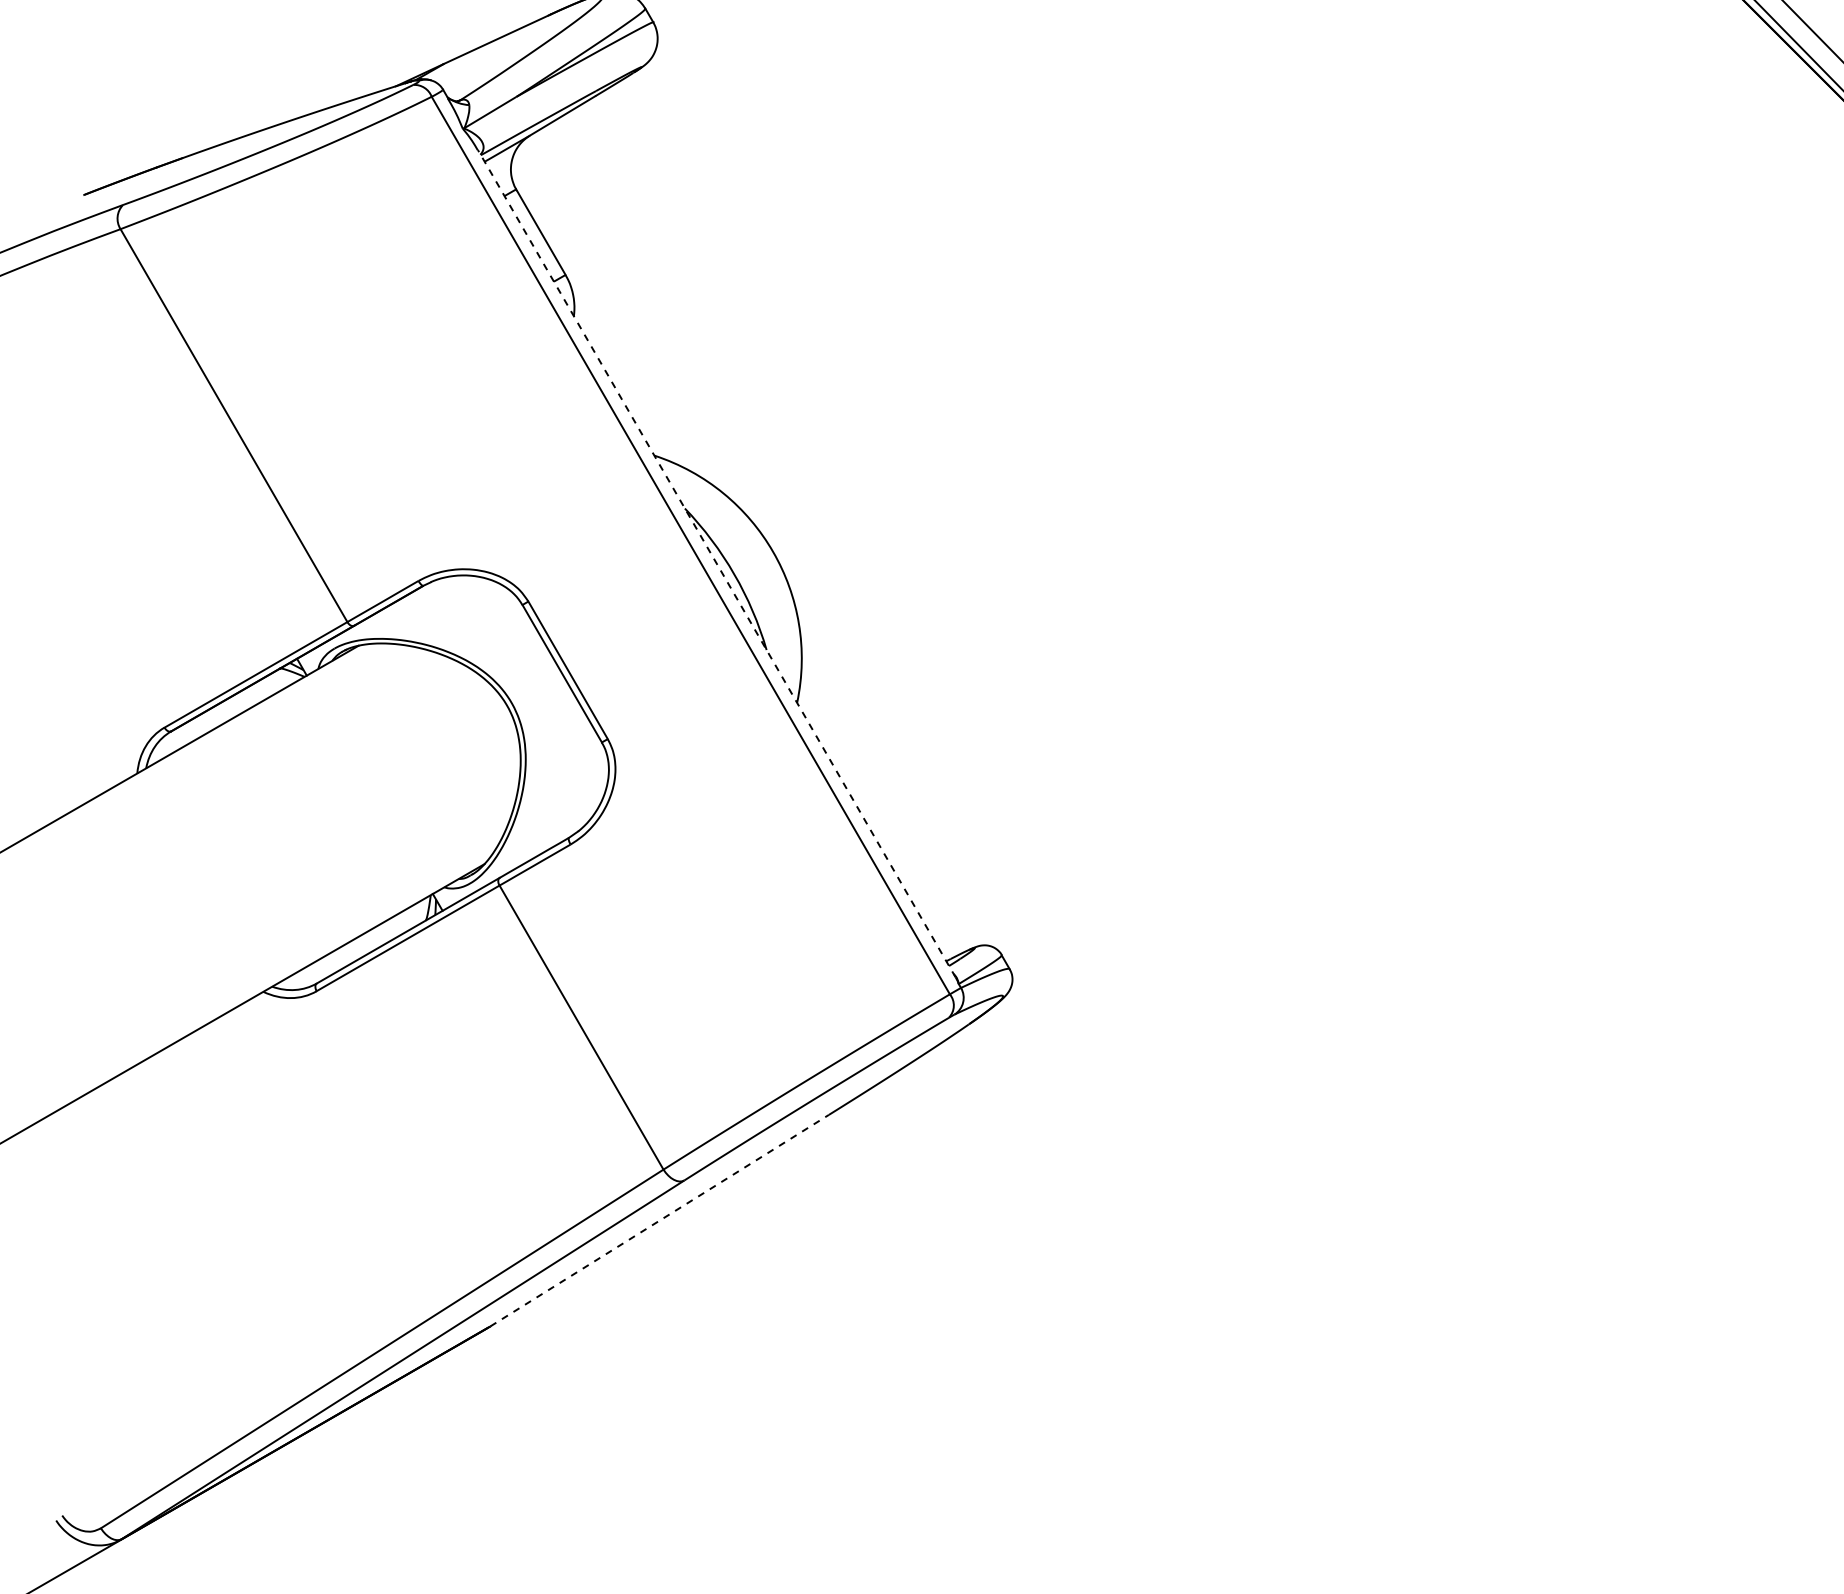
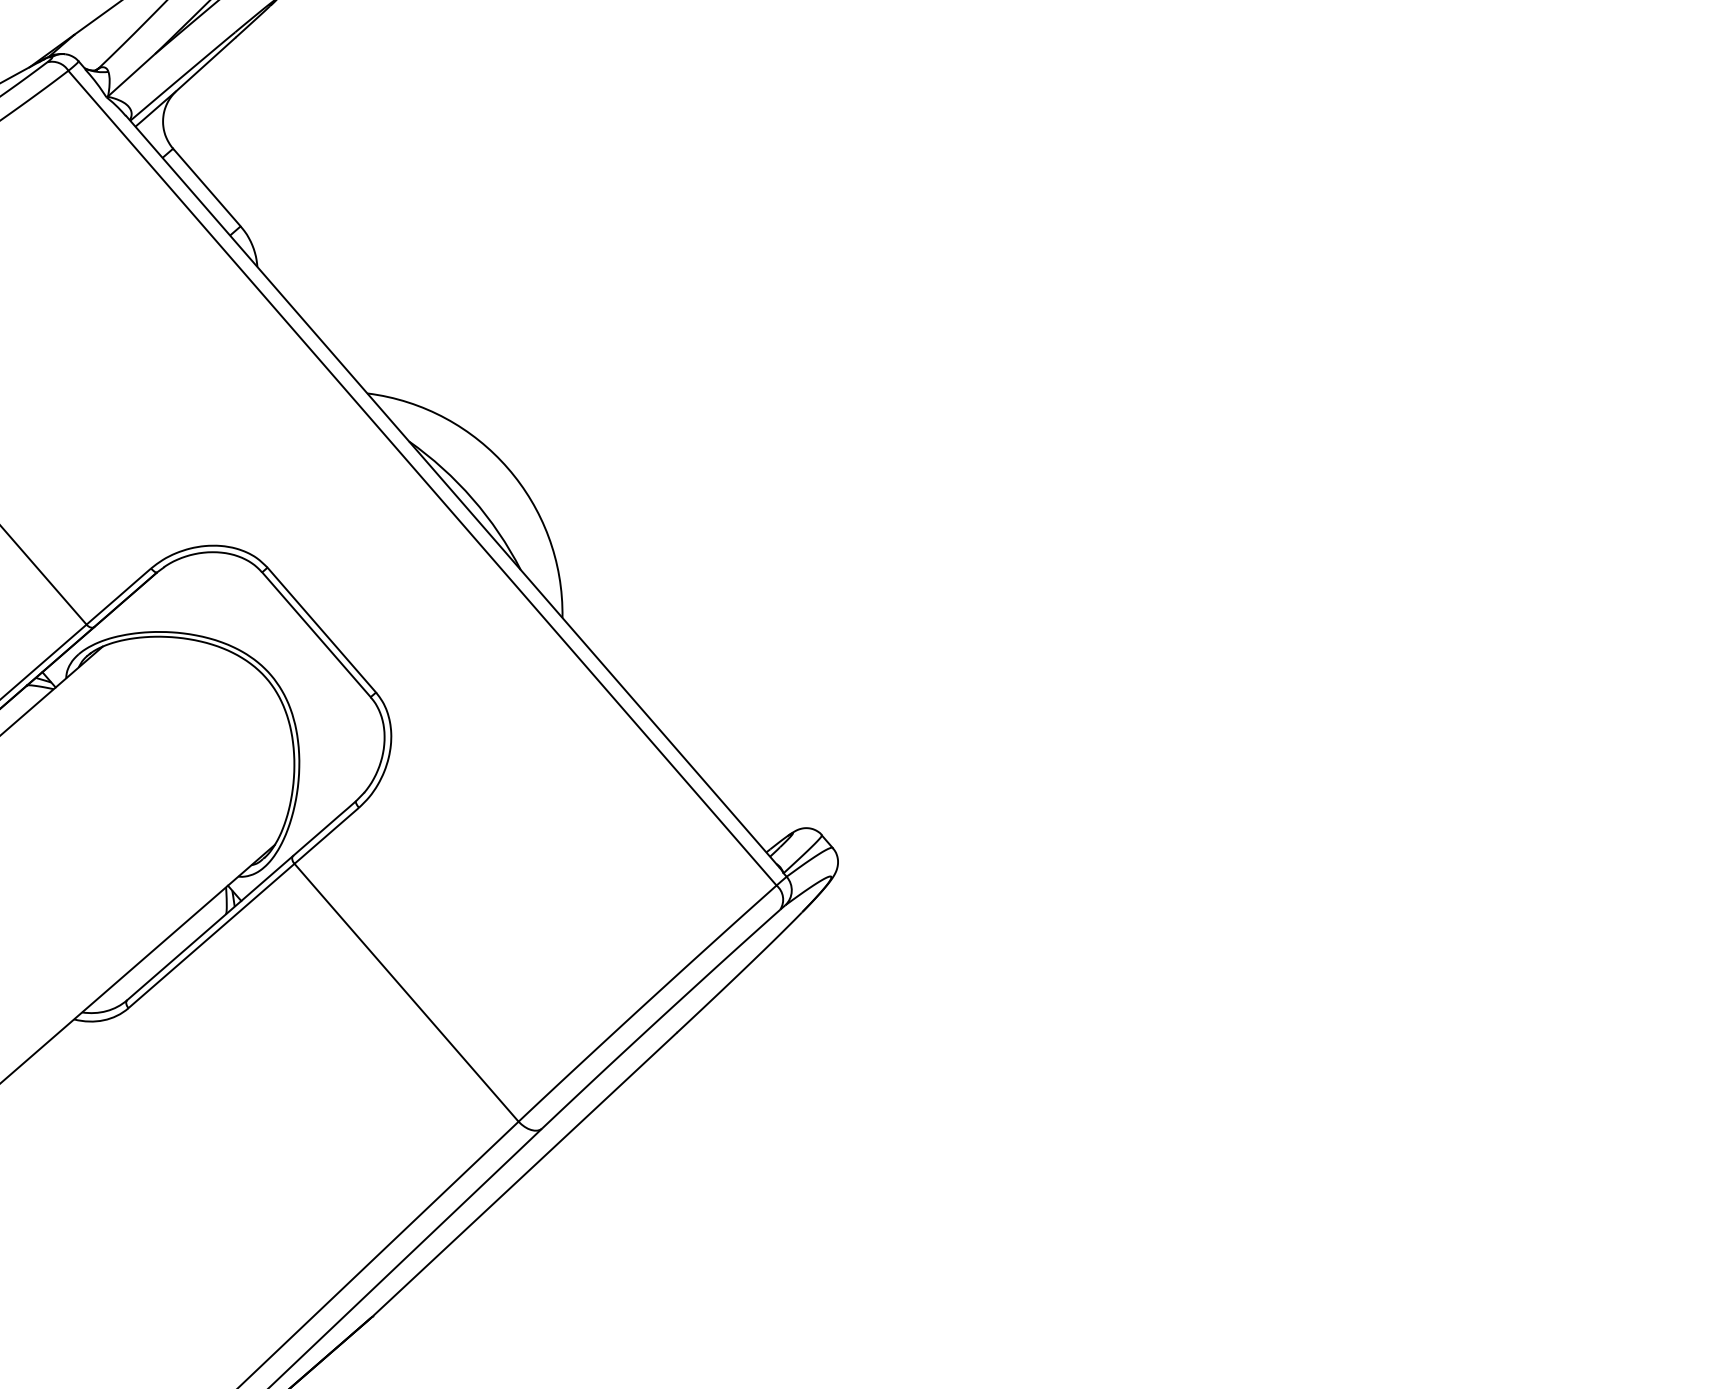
line: (716, 563) -> (452, 491), dashed -> solid
line: (659, 1220) -> (524, 1174), dashed -> solid

